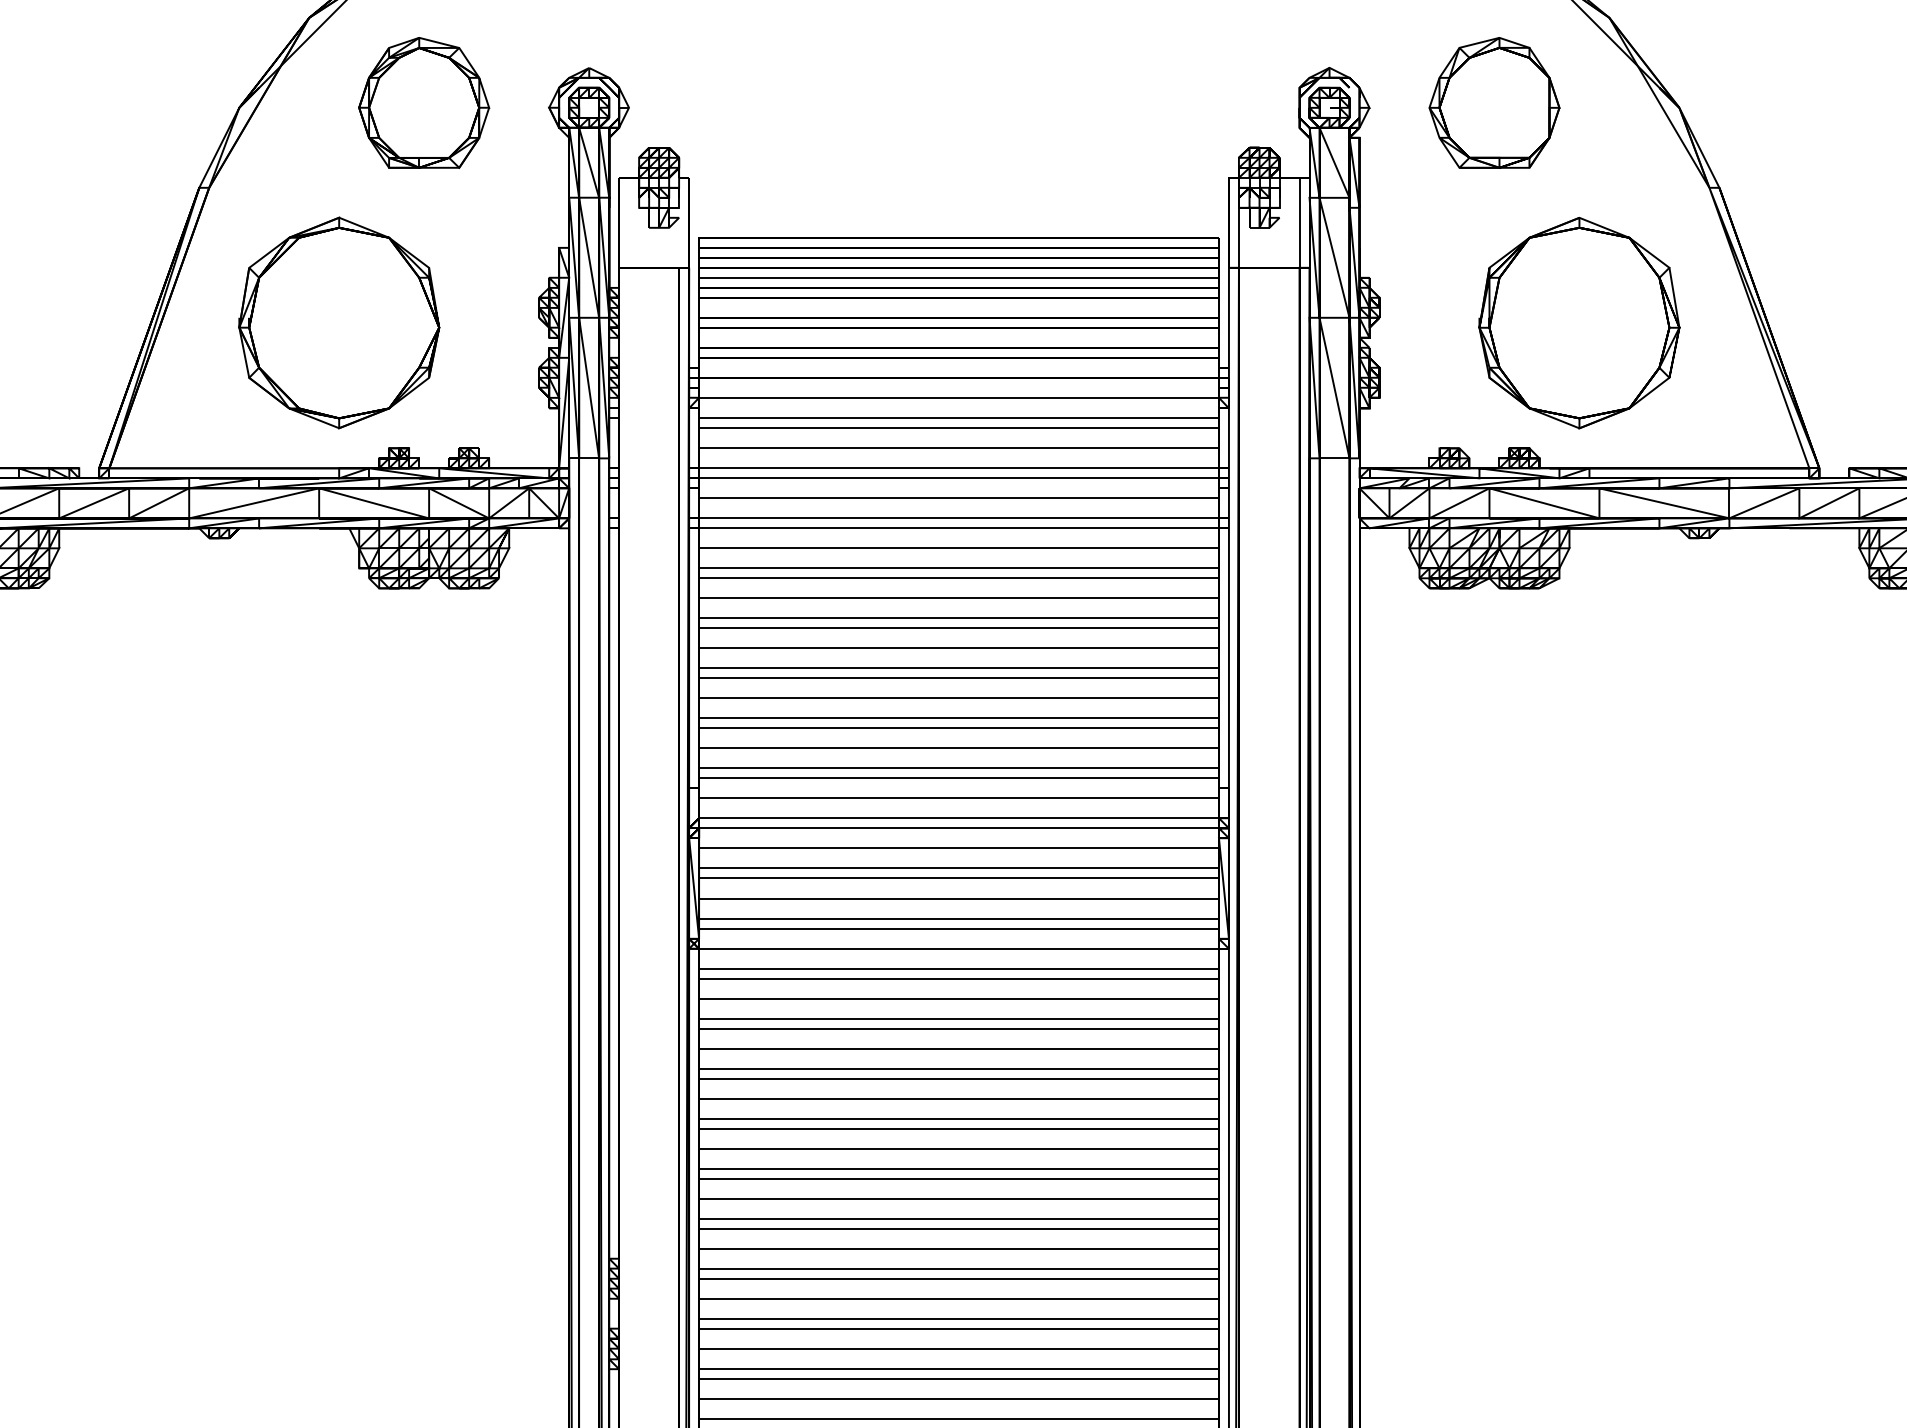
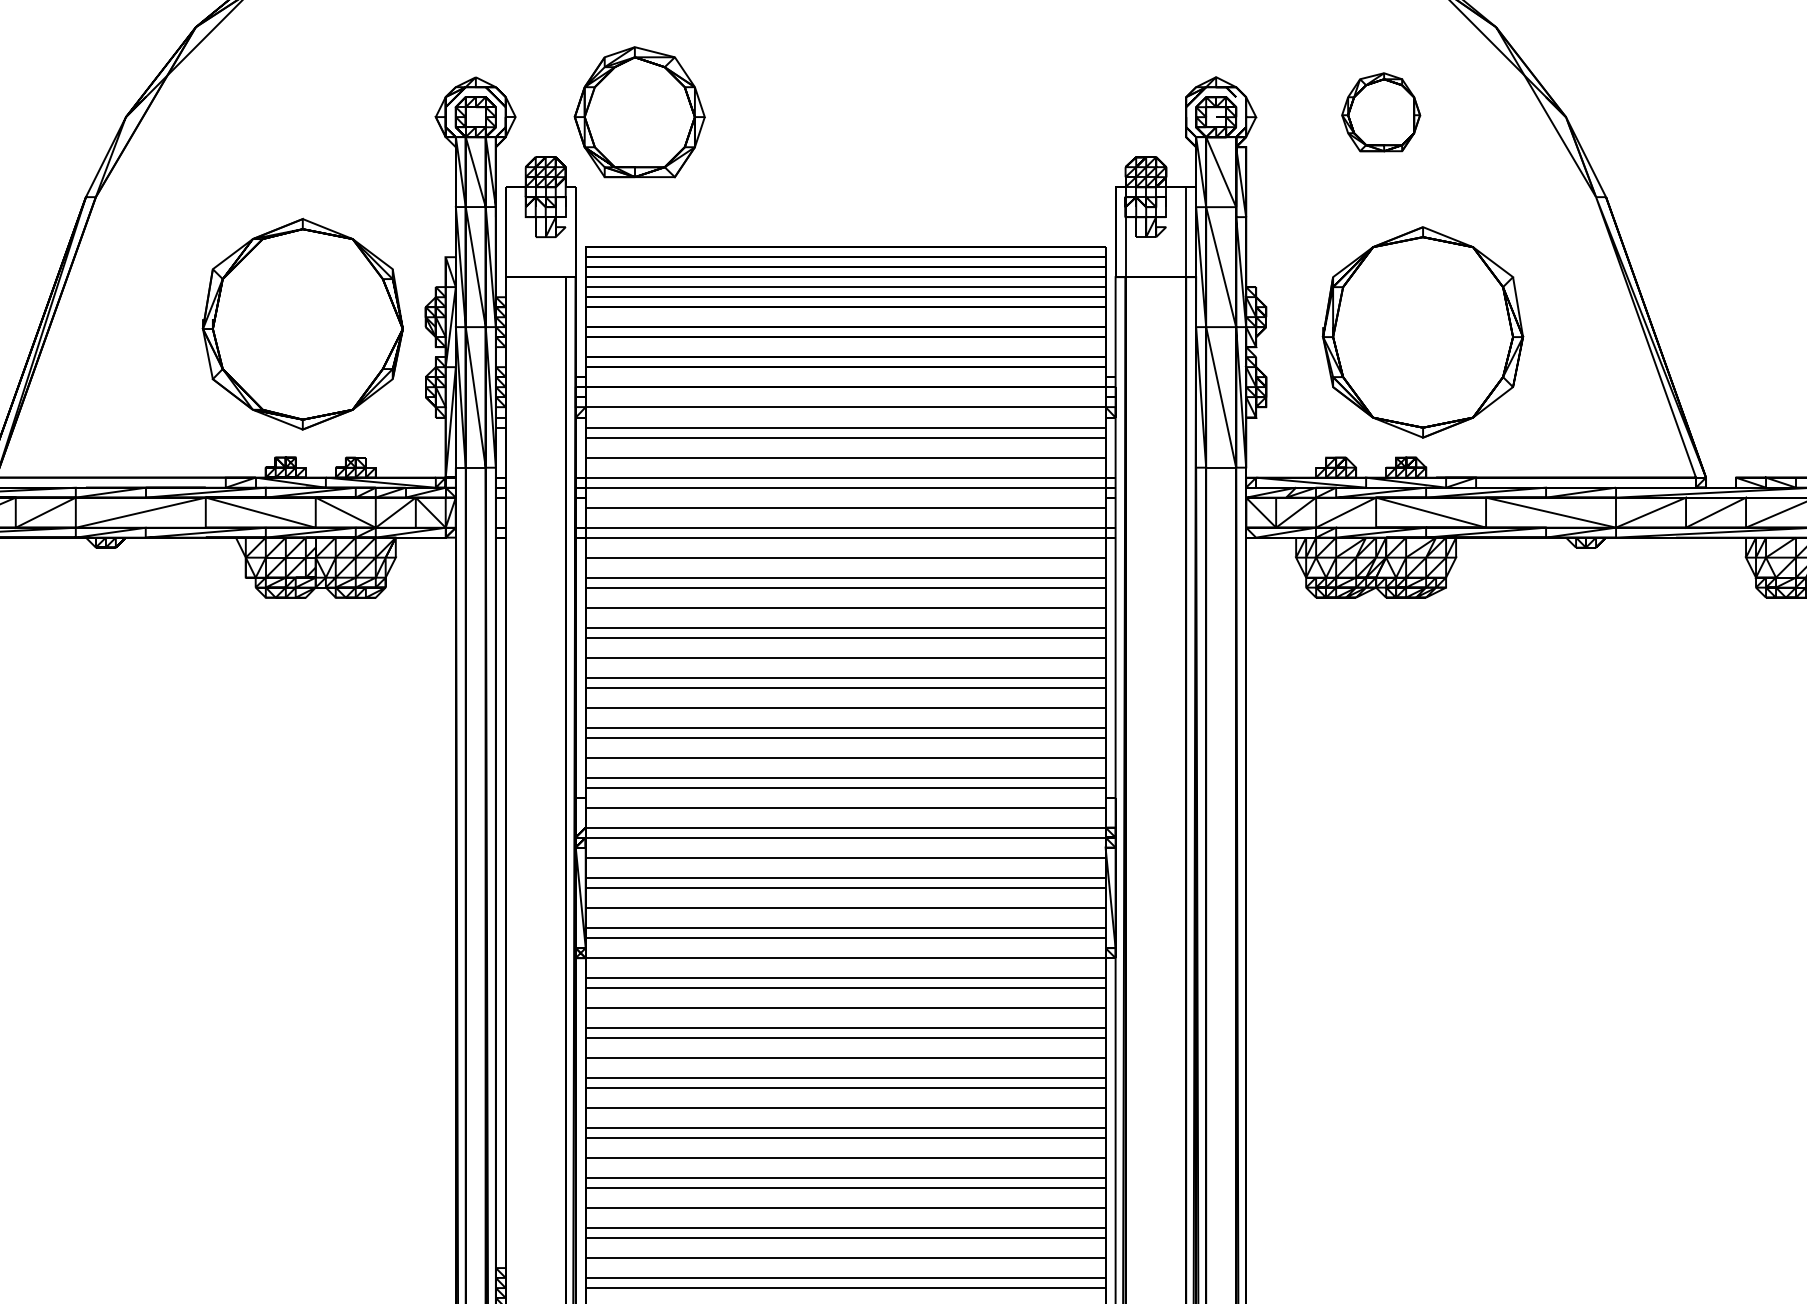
part: (424, 102) -> (640, 111), moved
part: (1494, 102) -> (1381, 111), size x0.6
part: (339, 322) -> (303, 323), moved
part: (1579, 323) -> (1423, 332), moved

